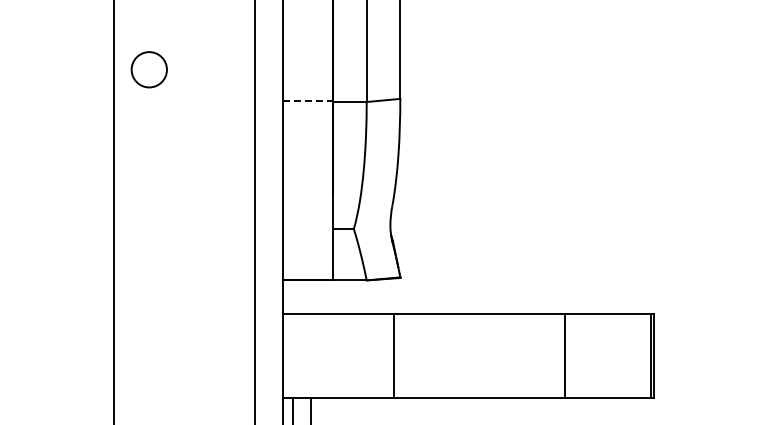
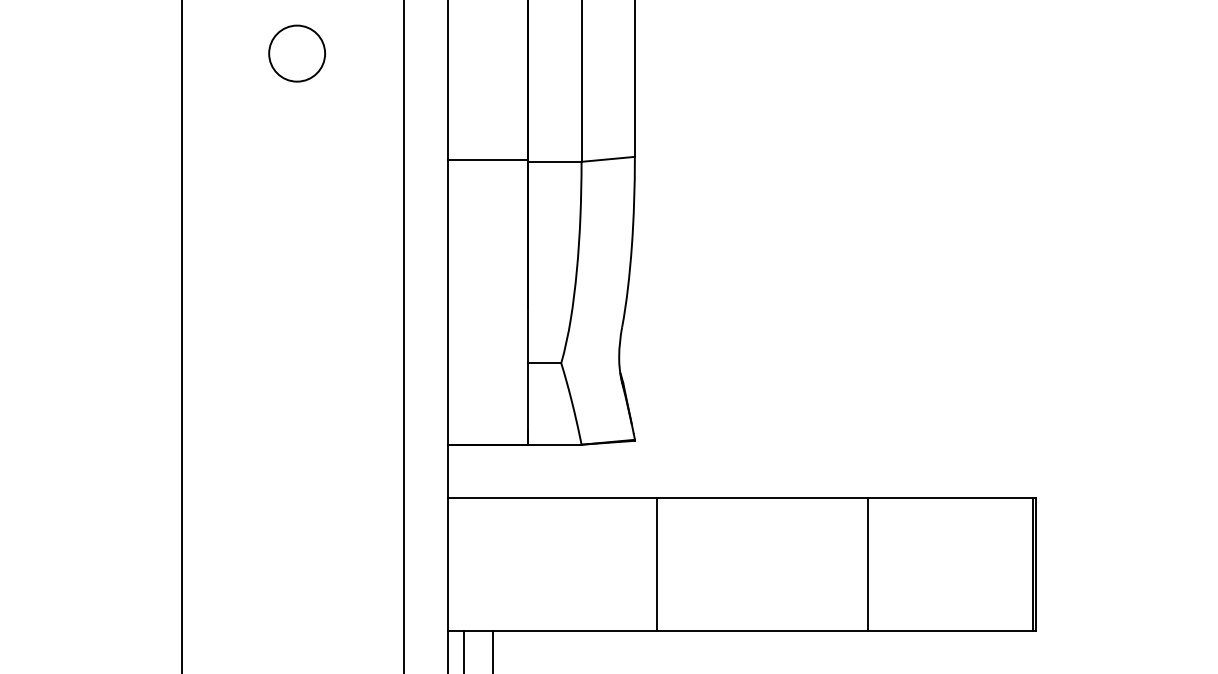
part: (148, 69) -> (295, 53), moved
line: (308, 101) -> (489, 161), dashed -> solid
line: (394, 356) -> (657, 565), moved
line: (565, 356) -> (868, 565), moved

